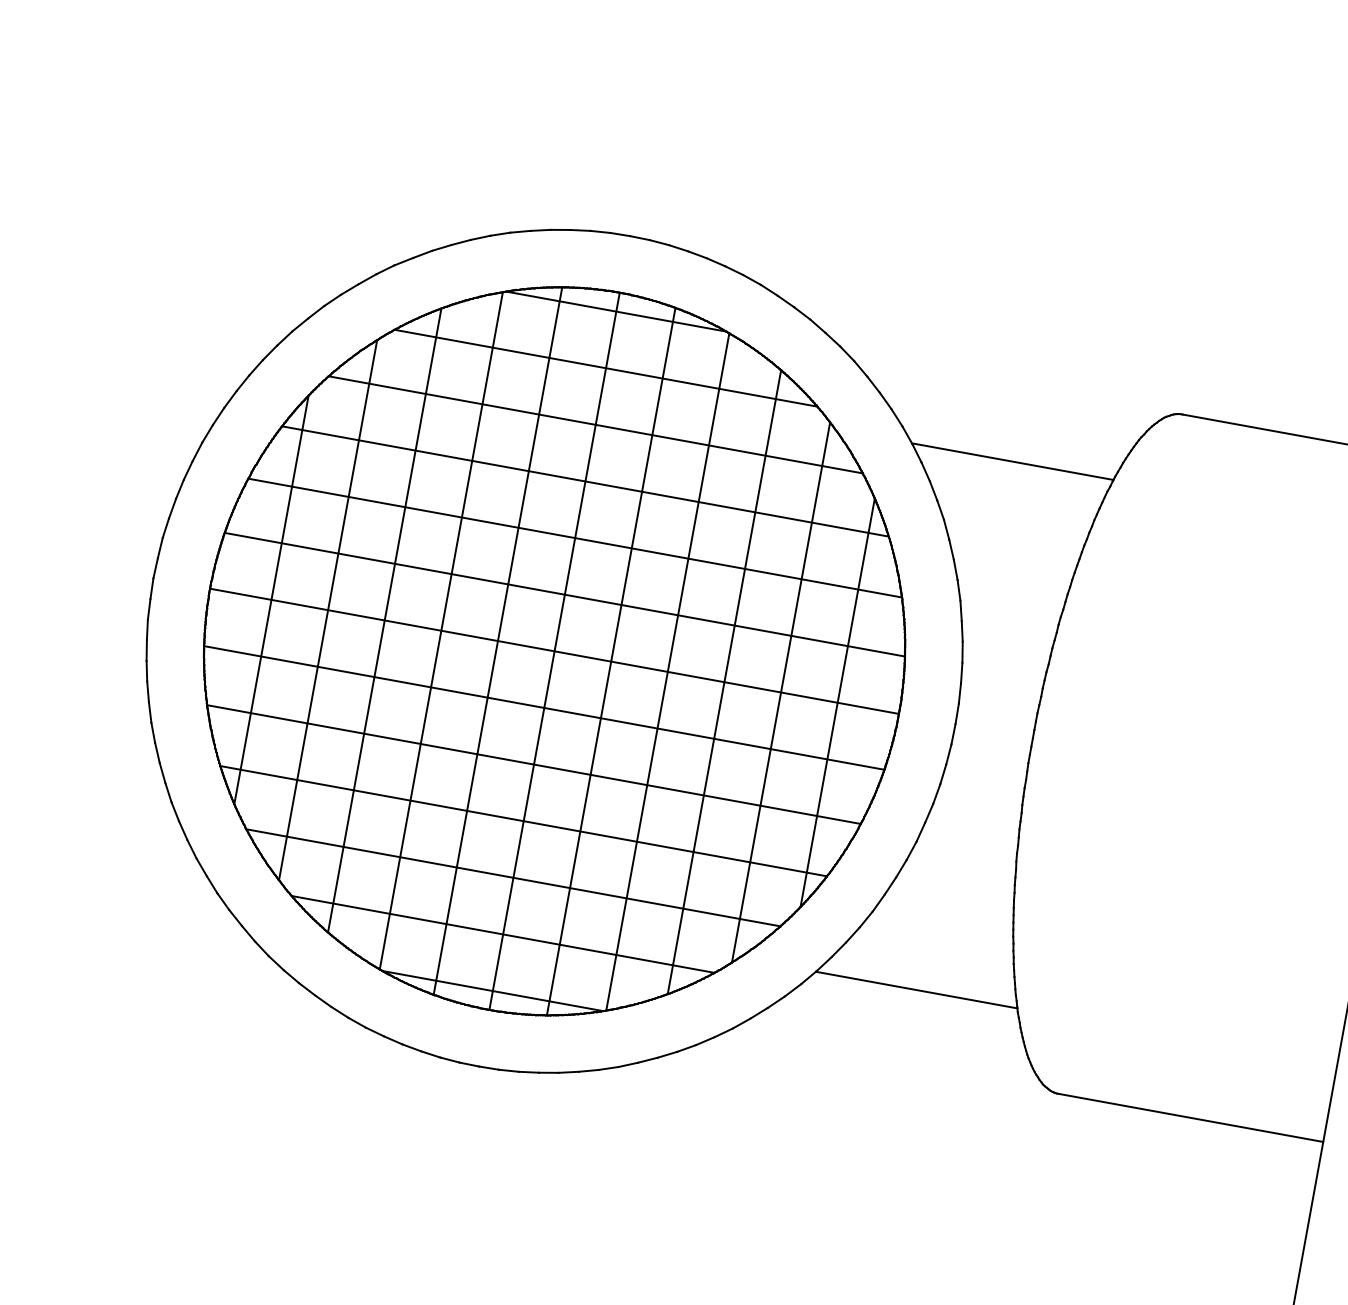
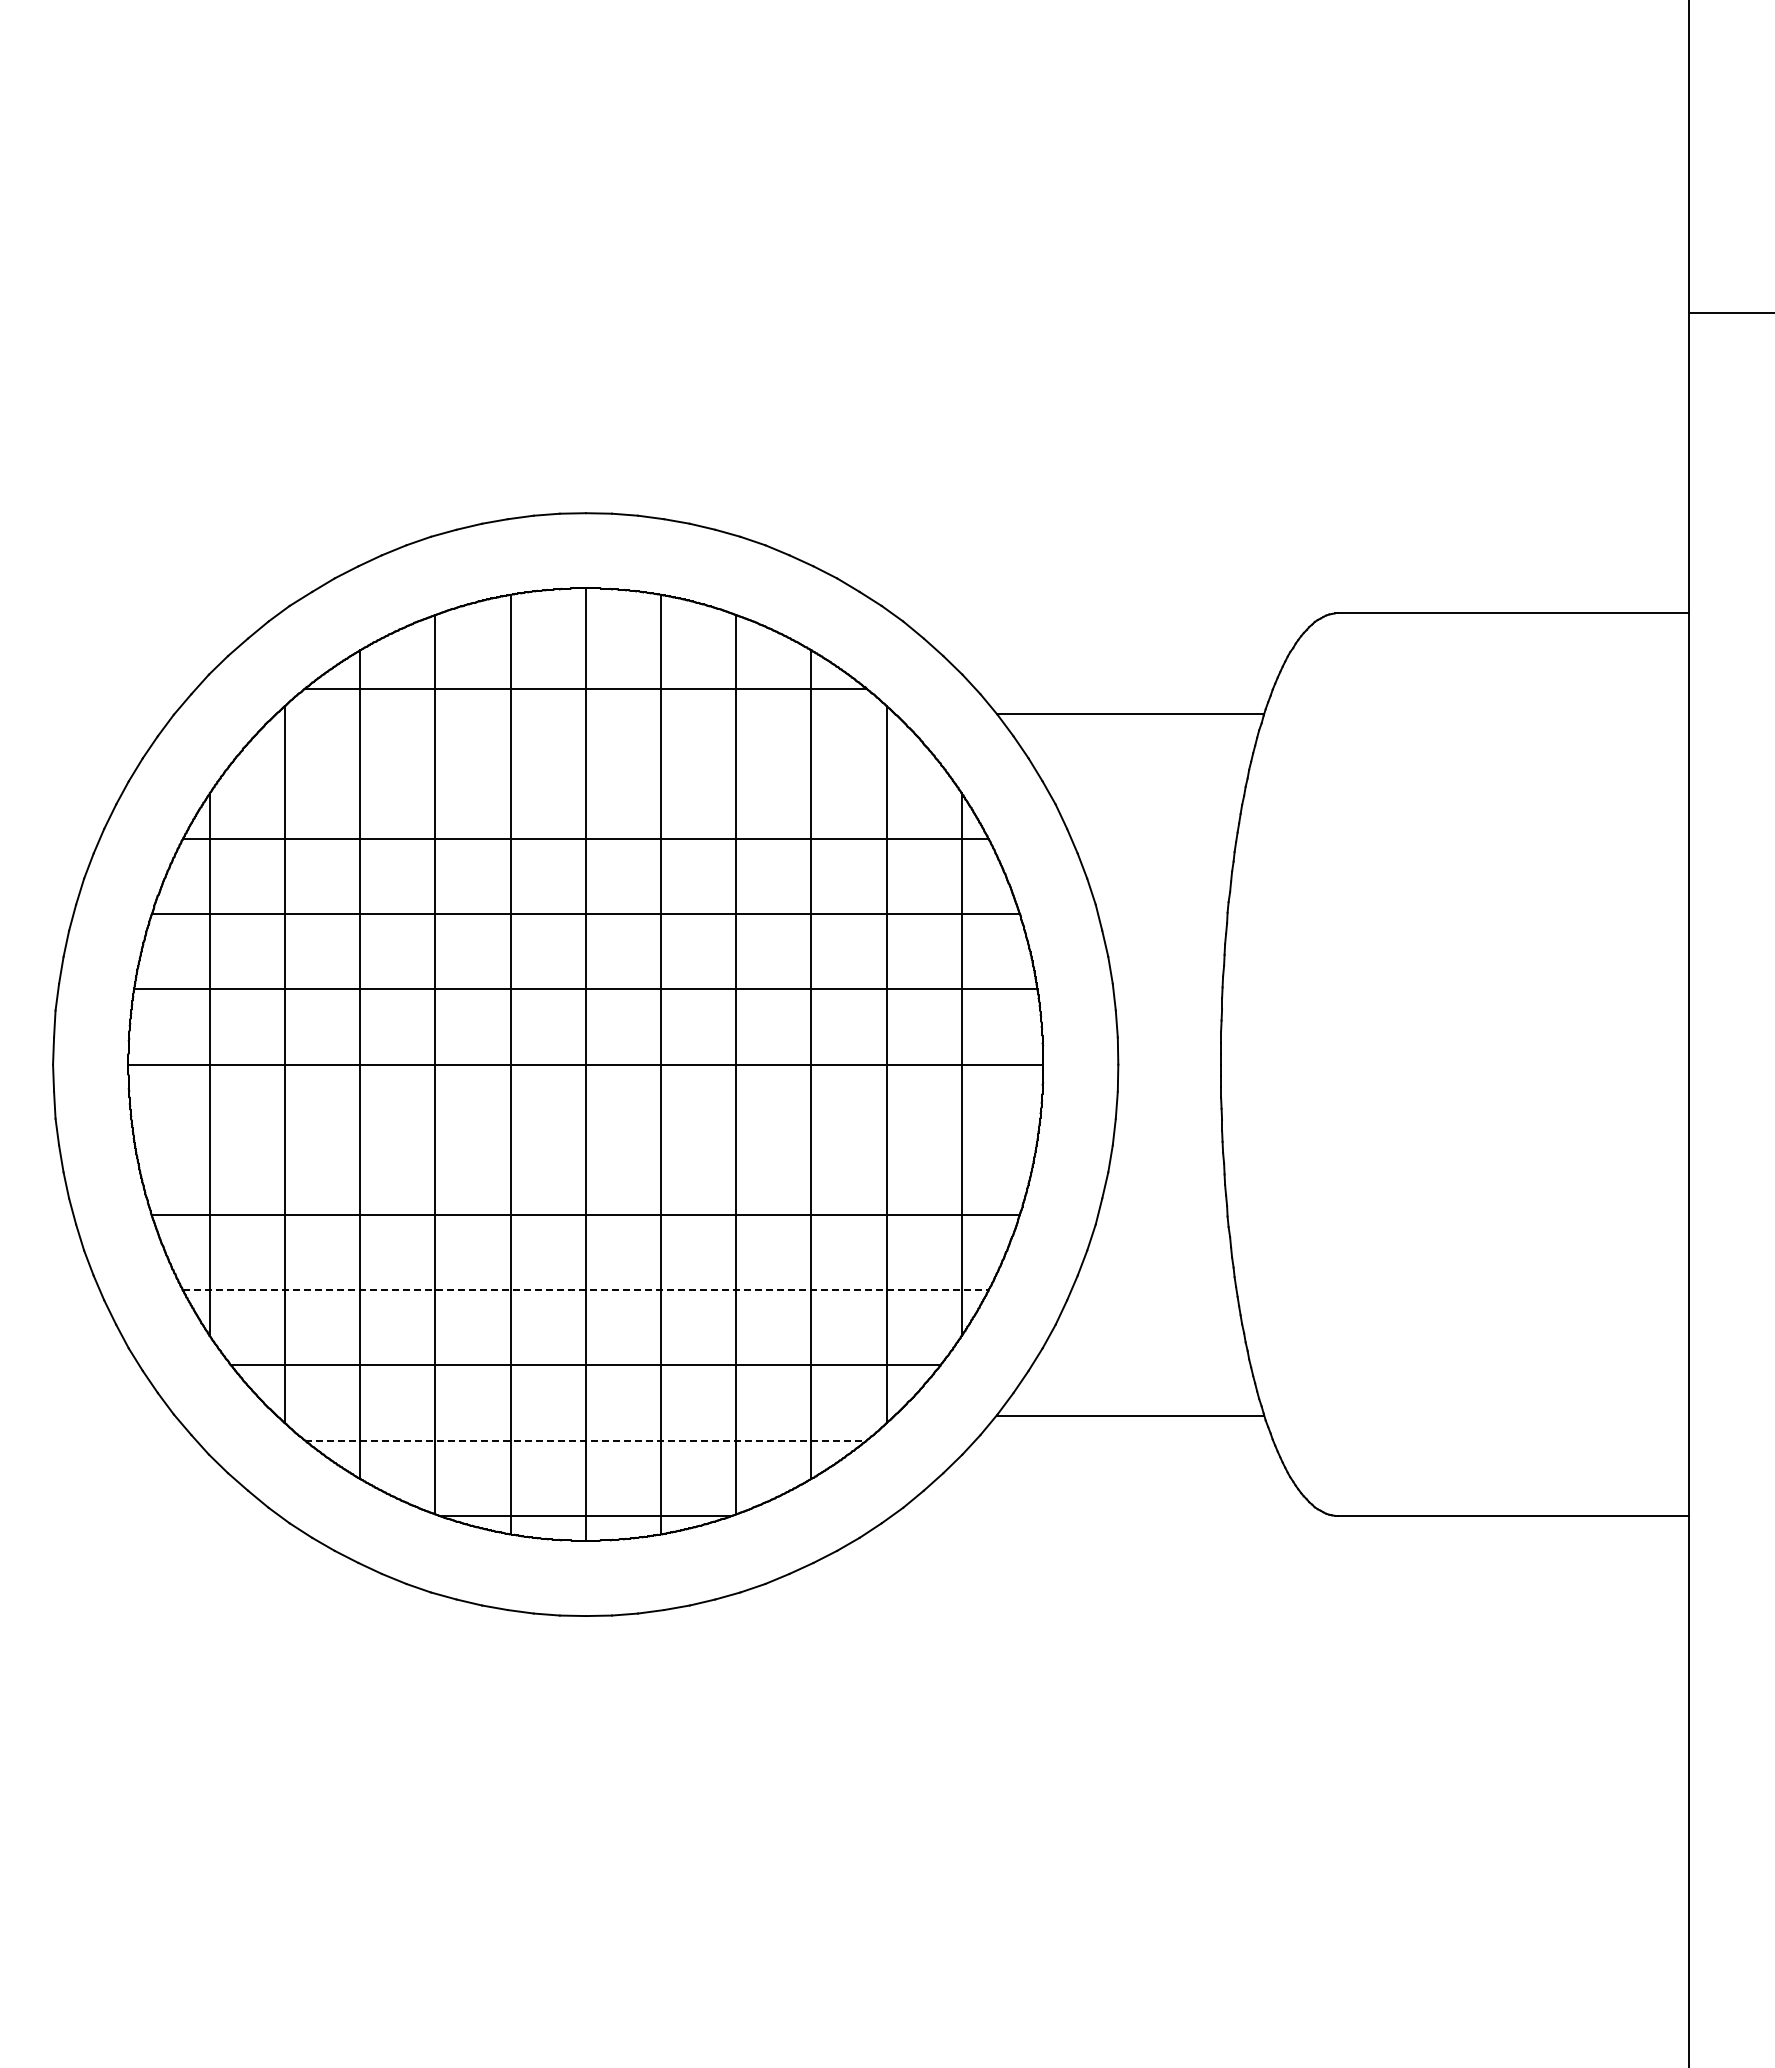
line: (616, 311) -> (585, 613), removed
line: (595, 424) -> (585, 763), removed
line: (544, 707) -> (585, 1139), removed
line: (523, 821) -> (585, 1290), solid -> dashed
line: (502, 934) -> (585, 1440), solid -> dashed

